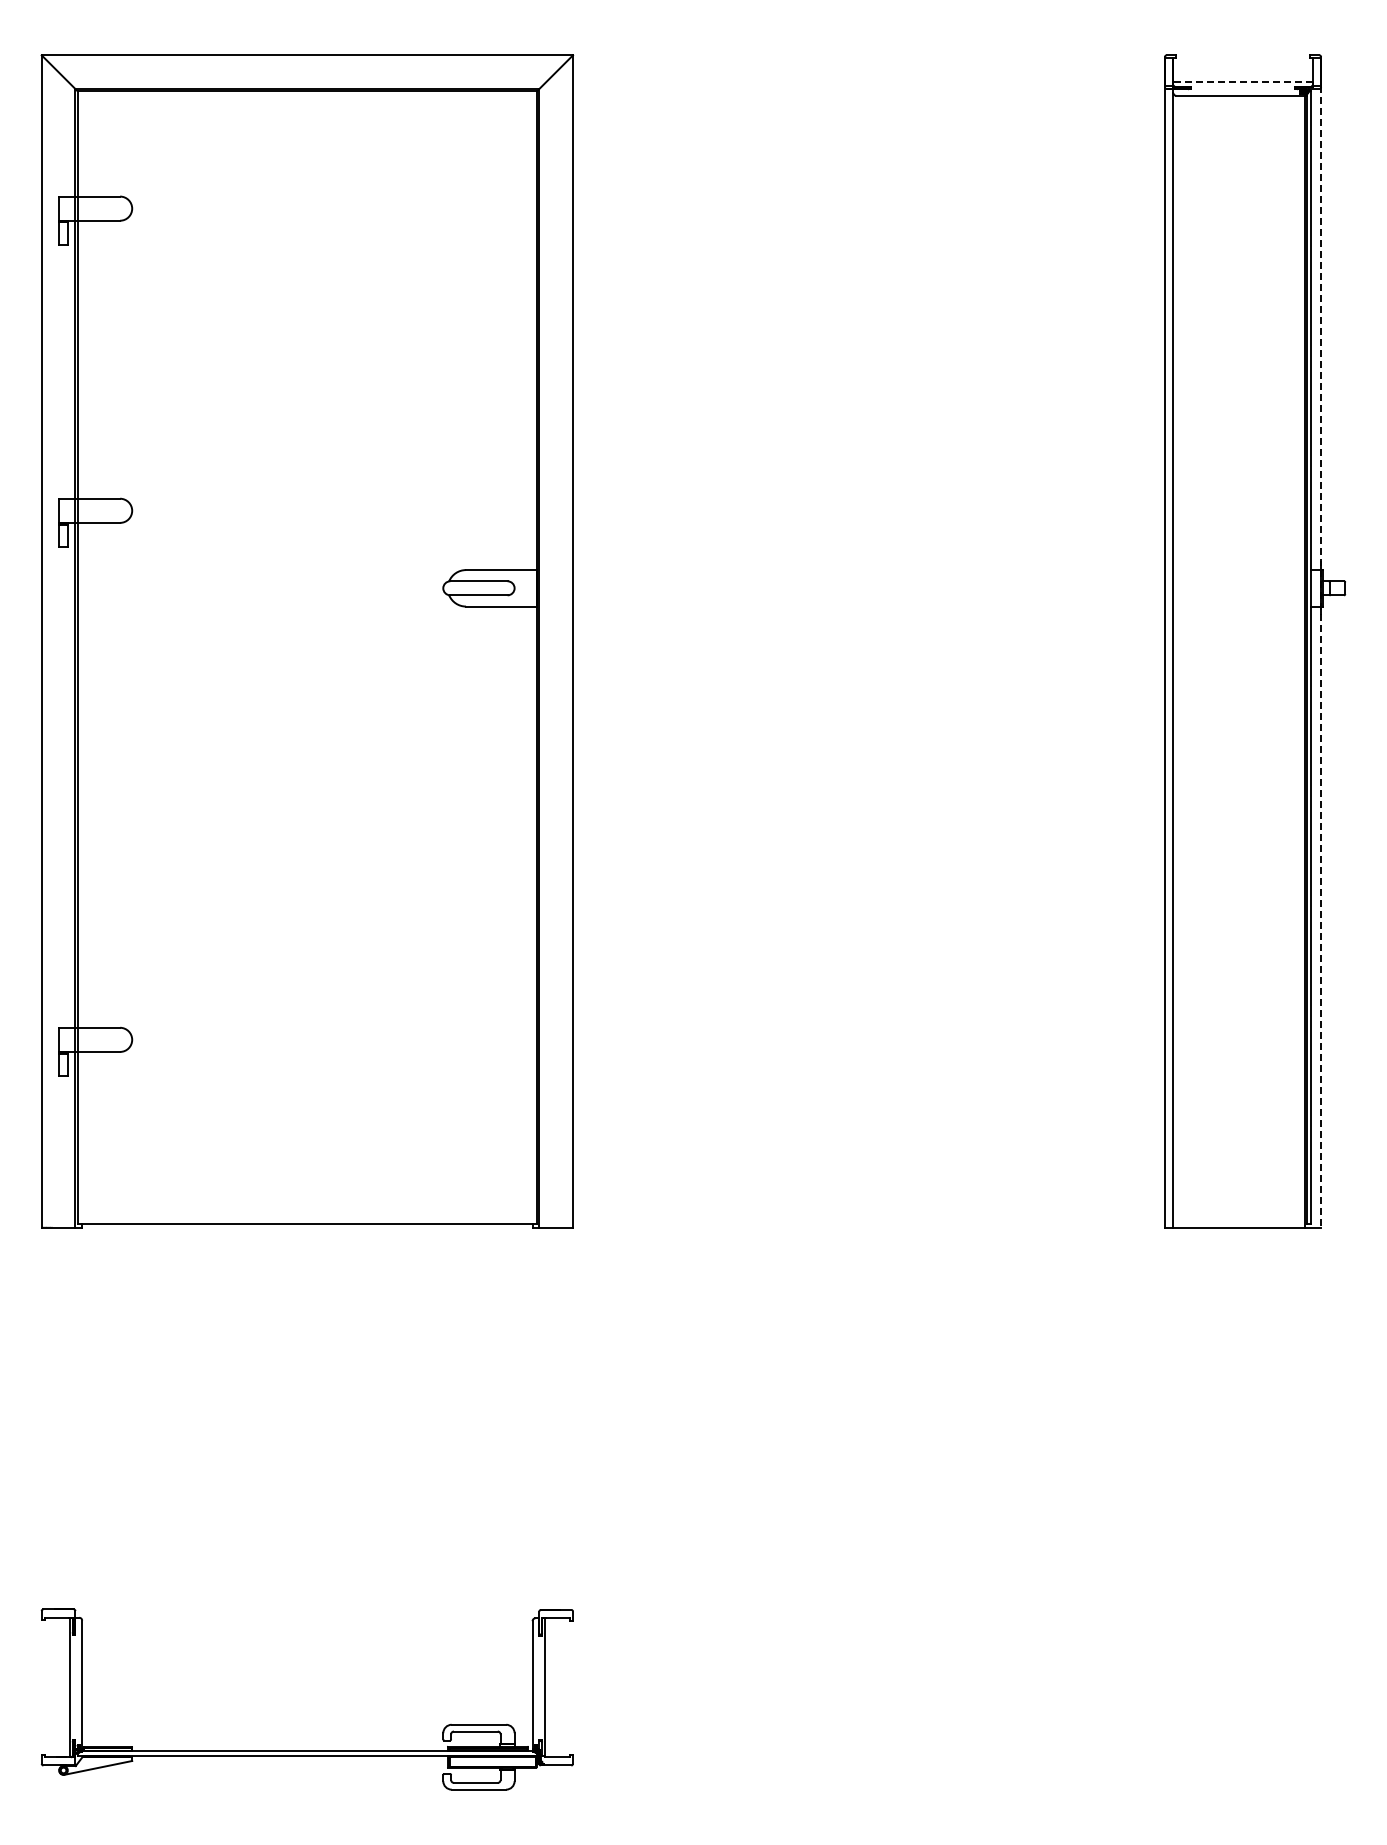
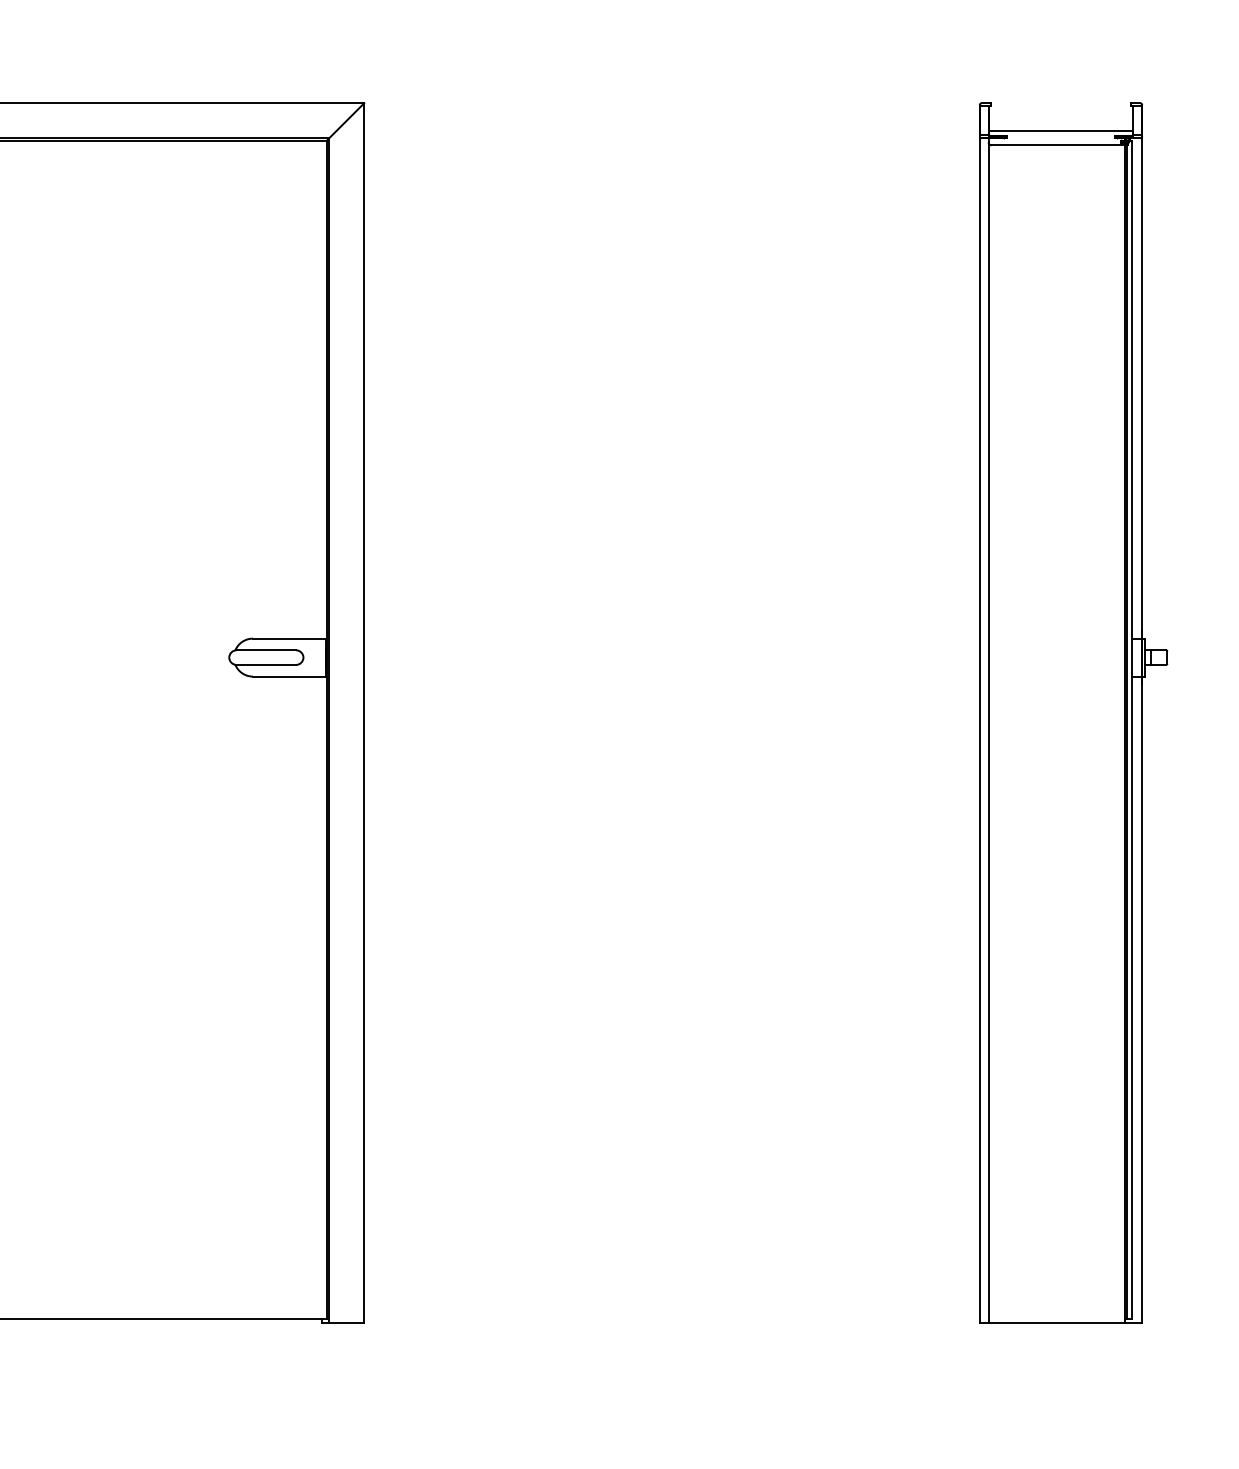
line: (1243, 82) -> (1061, 131), dashed -> solid
line: (1321, 657) -> (1142, 729), dashed -> solid

